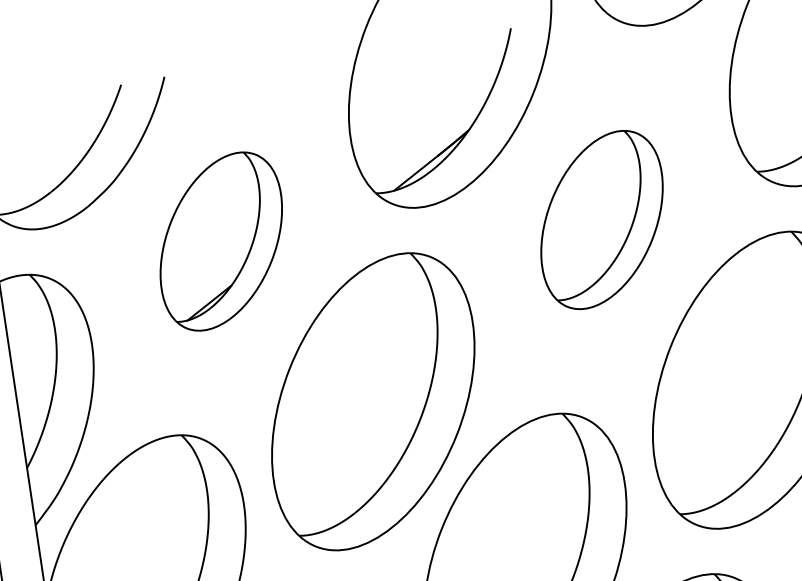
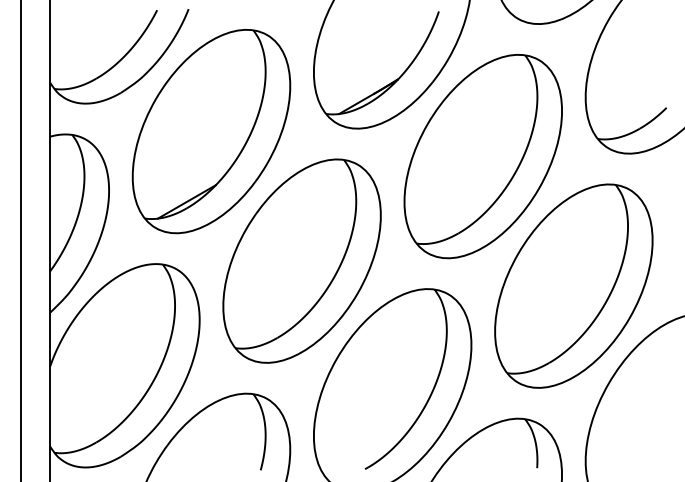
part: (601, 219) -> (482, 156), size x1.67
part: (221, 241) -> (211, 131), size x1.67

